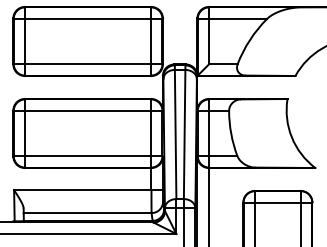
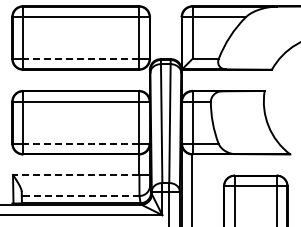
line: (88, 63) -> (81, 58), solid -> dashed
line: (88, 156) -> (81, 143), solid -> dashed
line: (82, 189) -> (75, 174), solid -> dashed
line: (87, 212) -> (80, 195), solid -> dashed

